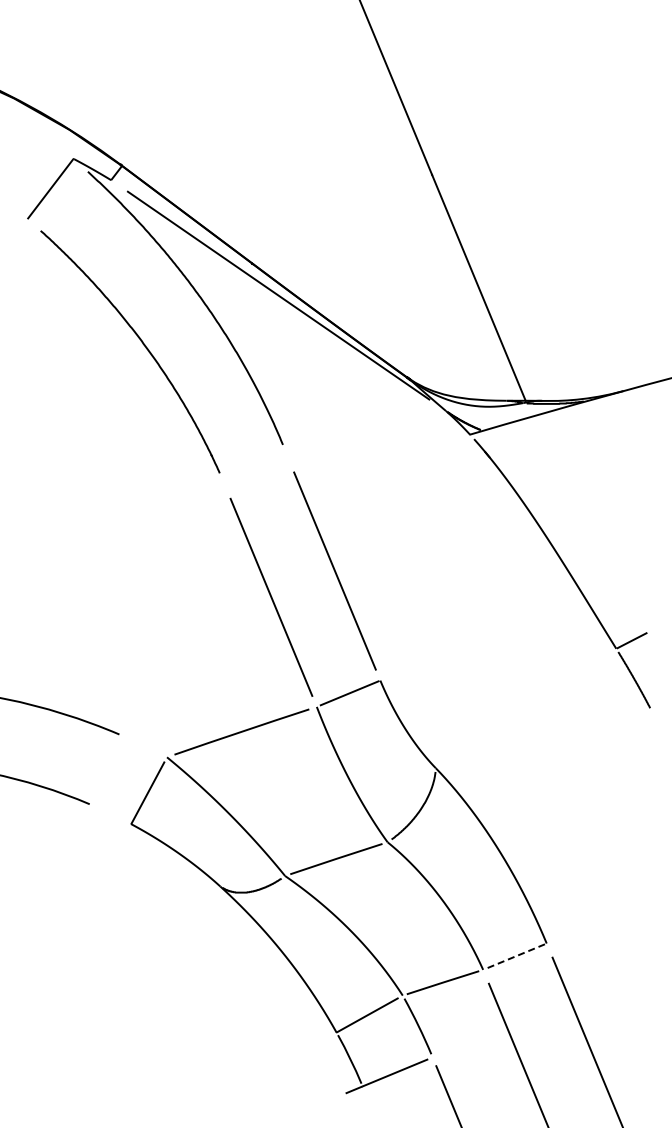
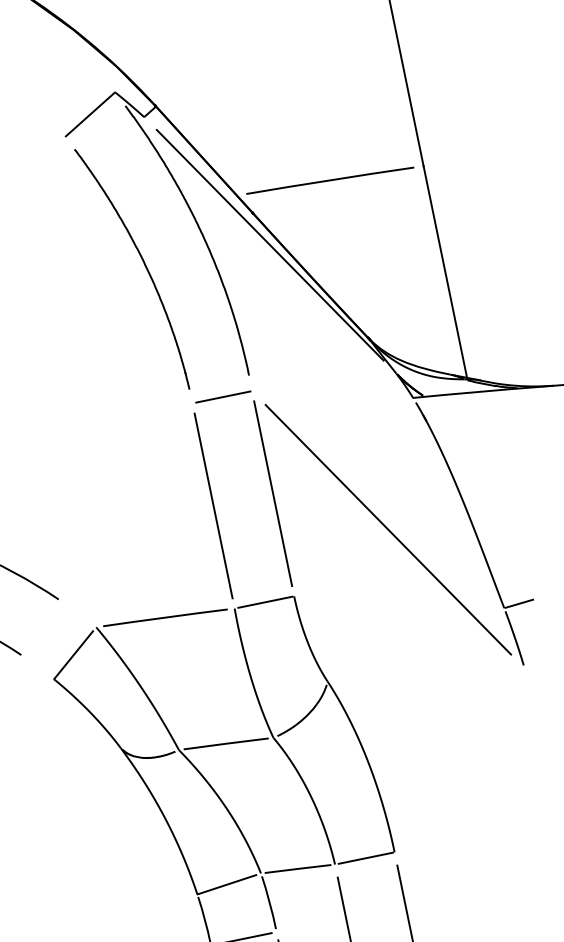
line: (331, 210) -> (330, 180), added
line: (258, 474) -> (222, 397), added
line: (470, 586) -> (388, 529), added
line: (515, 956) -> (365, 858), dashed -> solid

